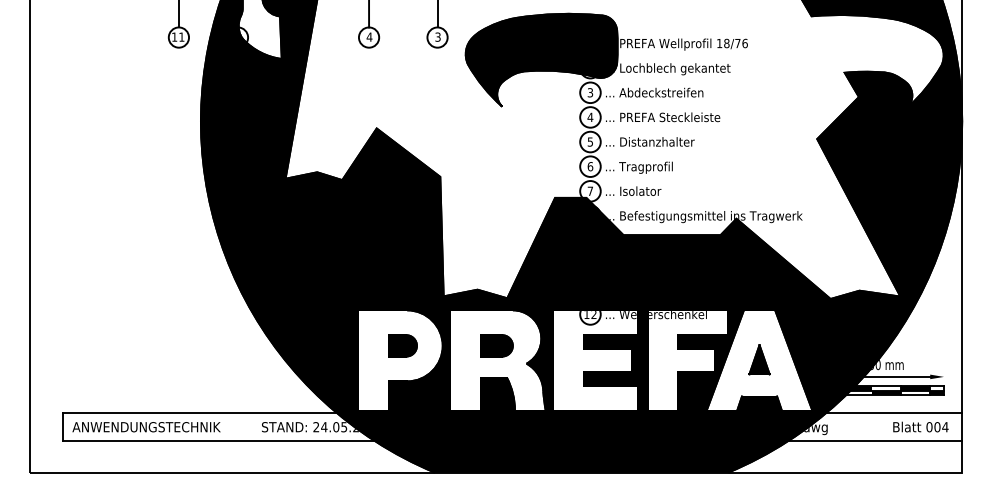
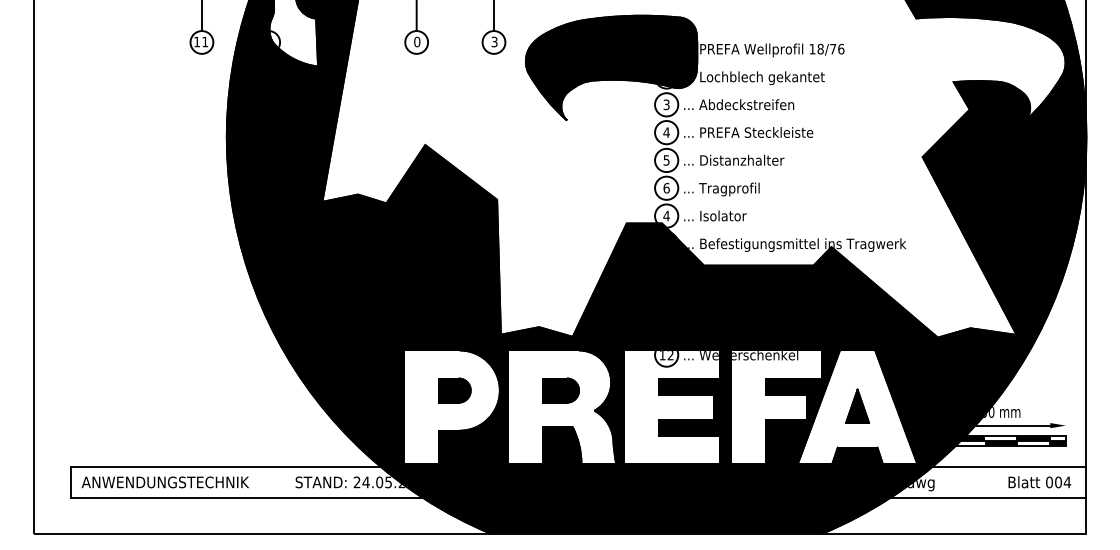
text: (369, 36) -> (417, 41), 4 -> 0
text: (590, 190) -> (666, 215), 7 -> 4

